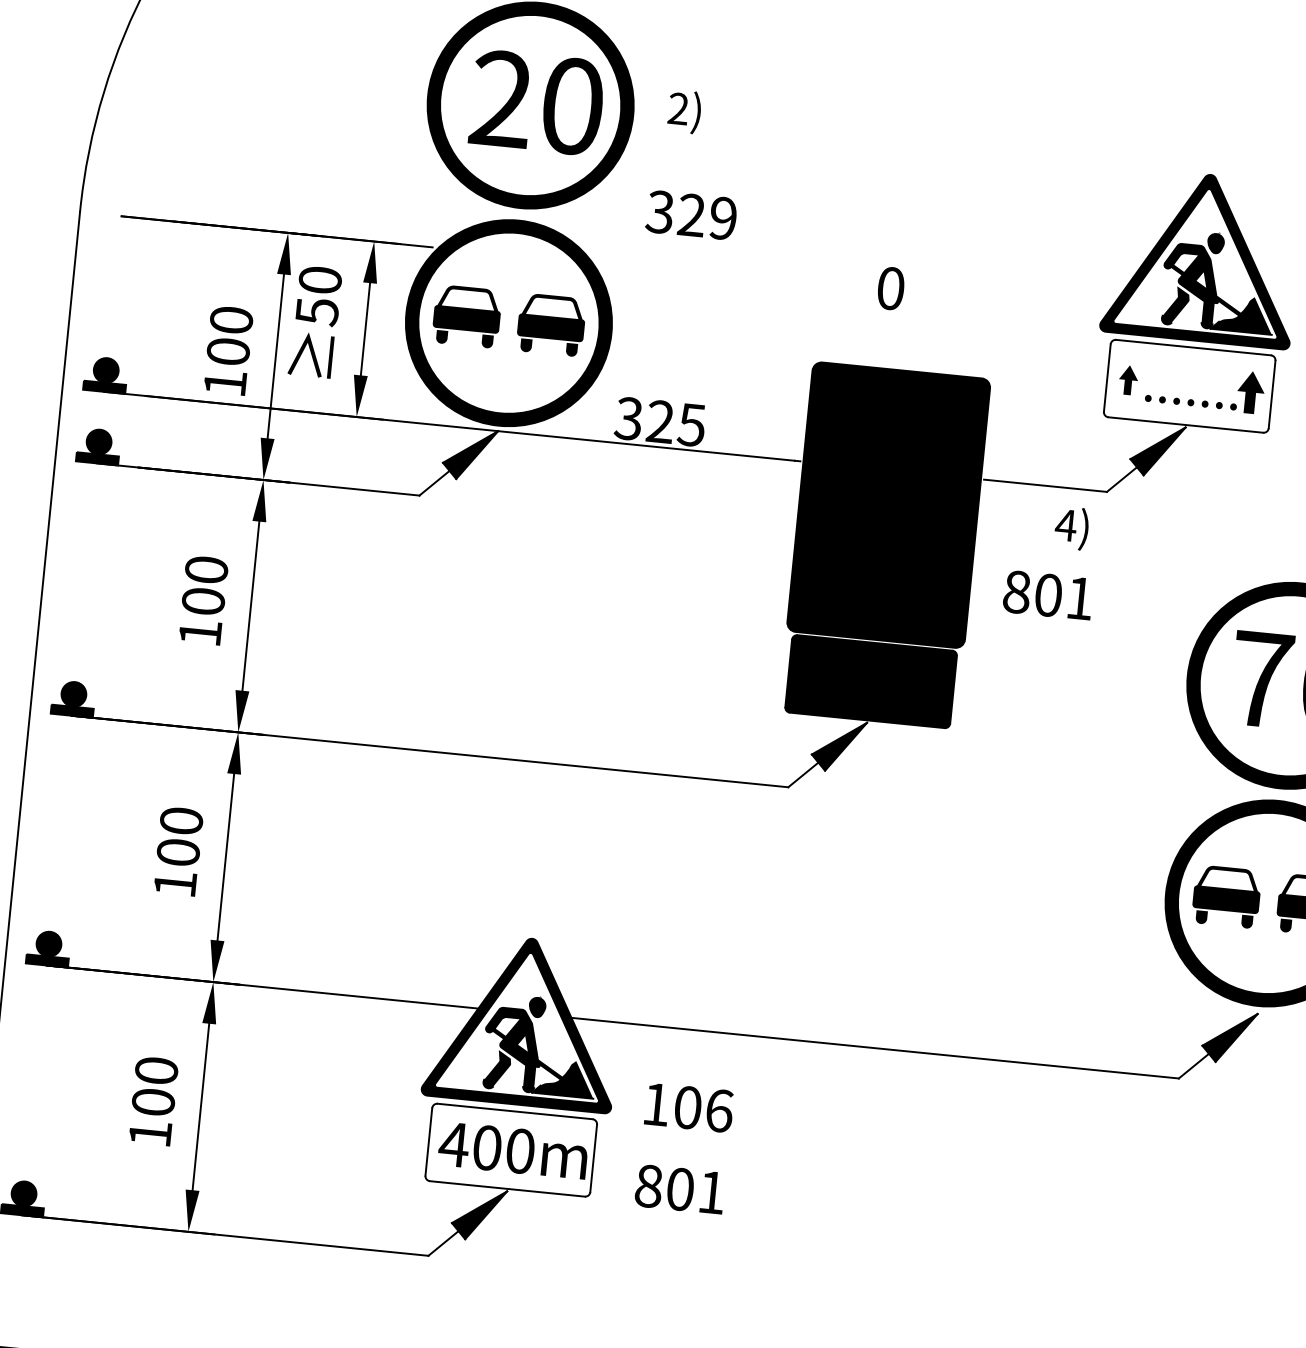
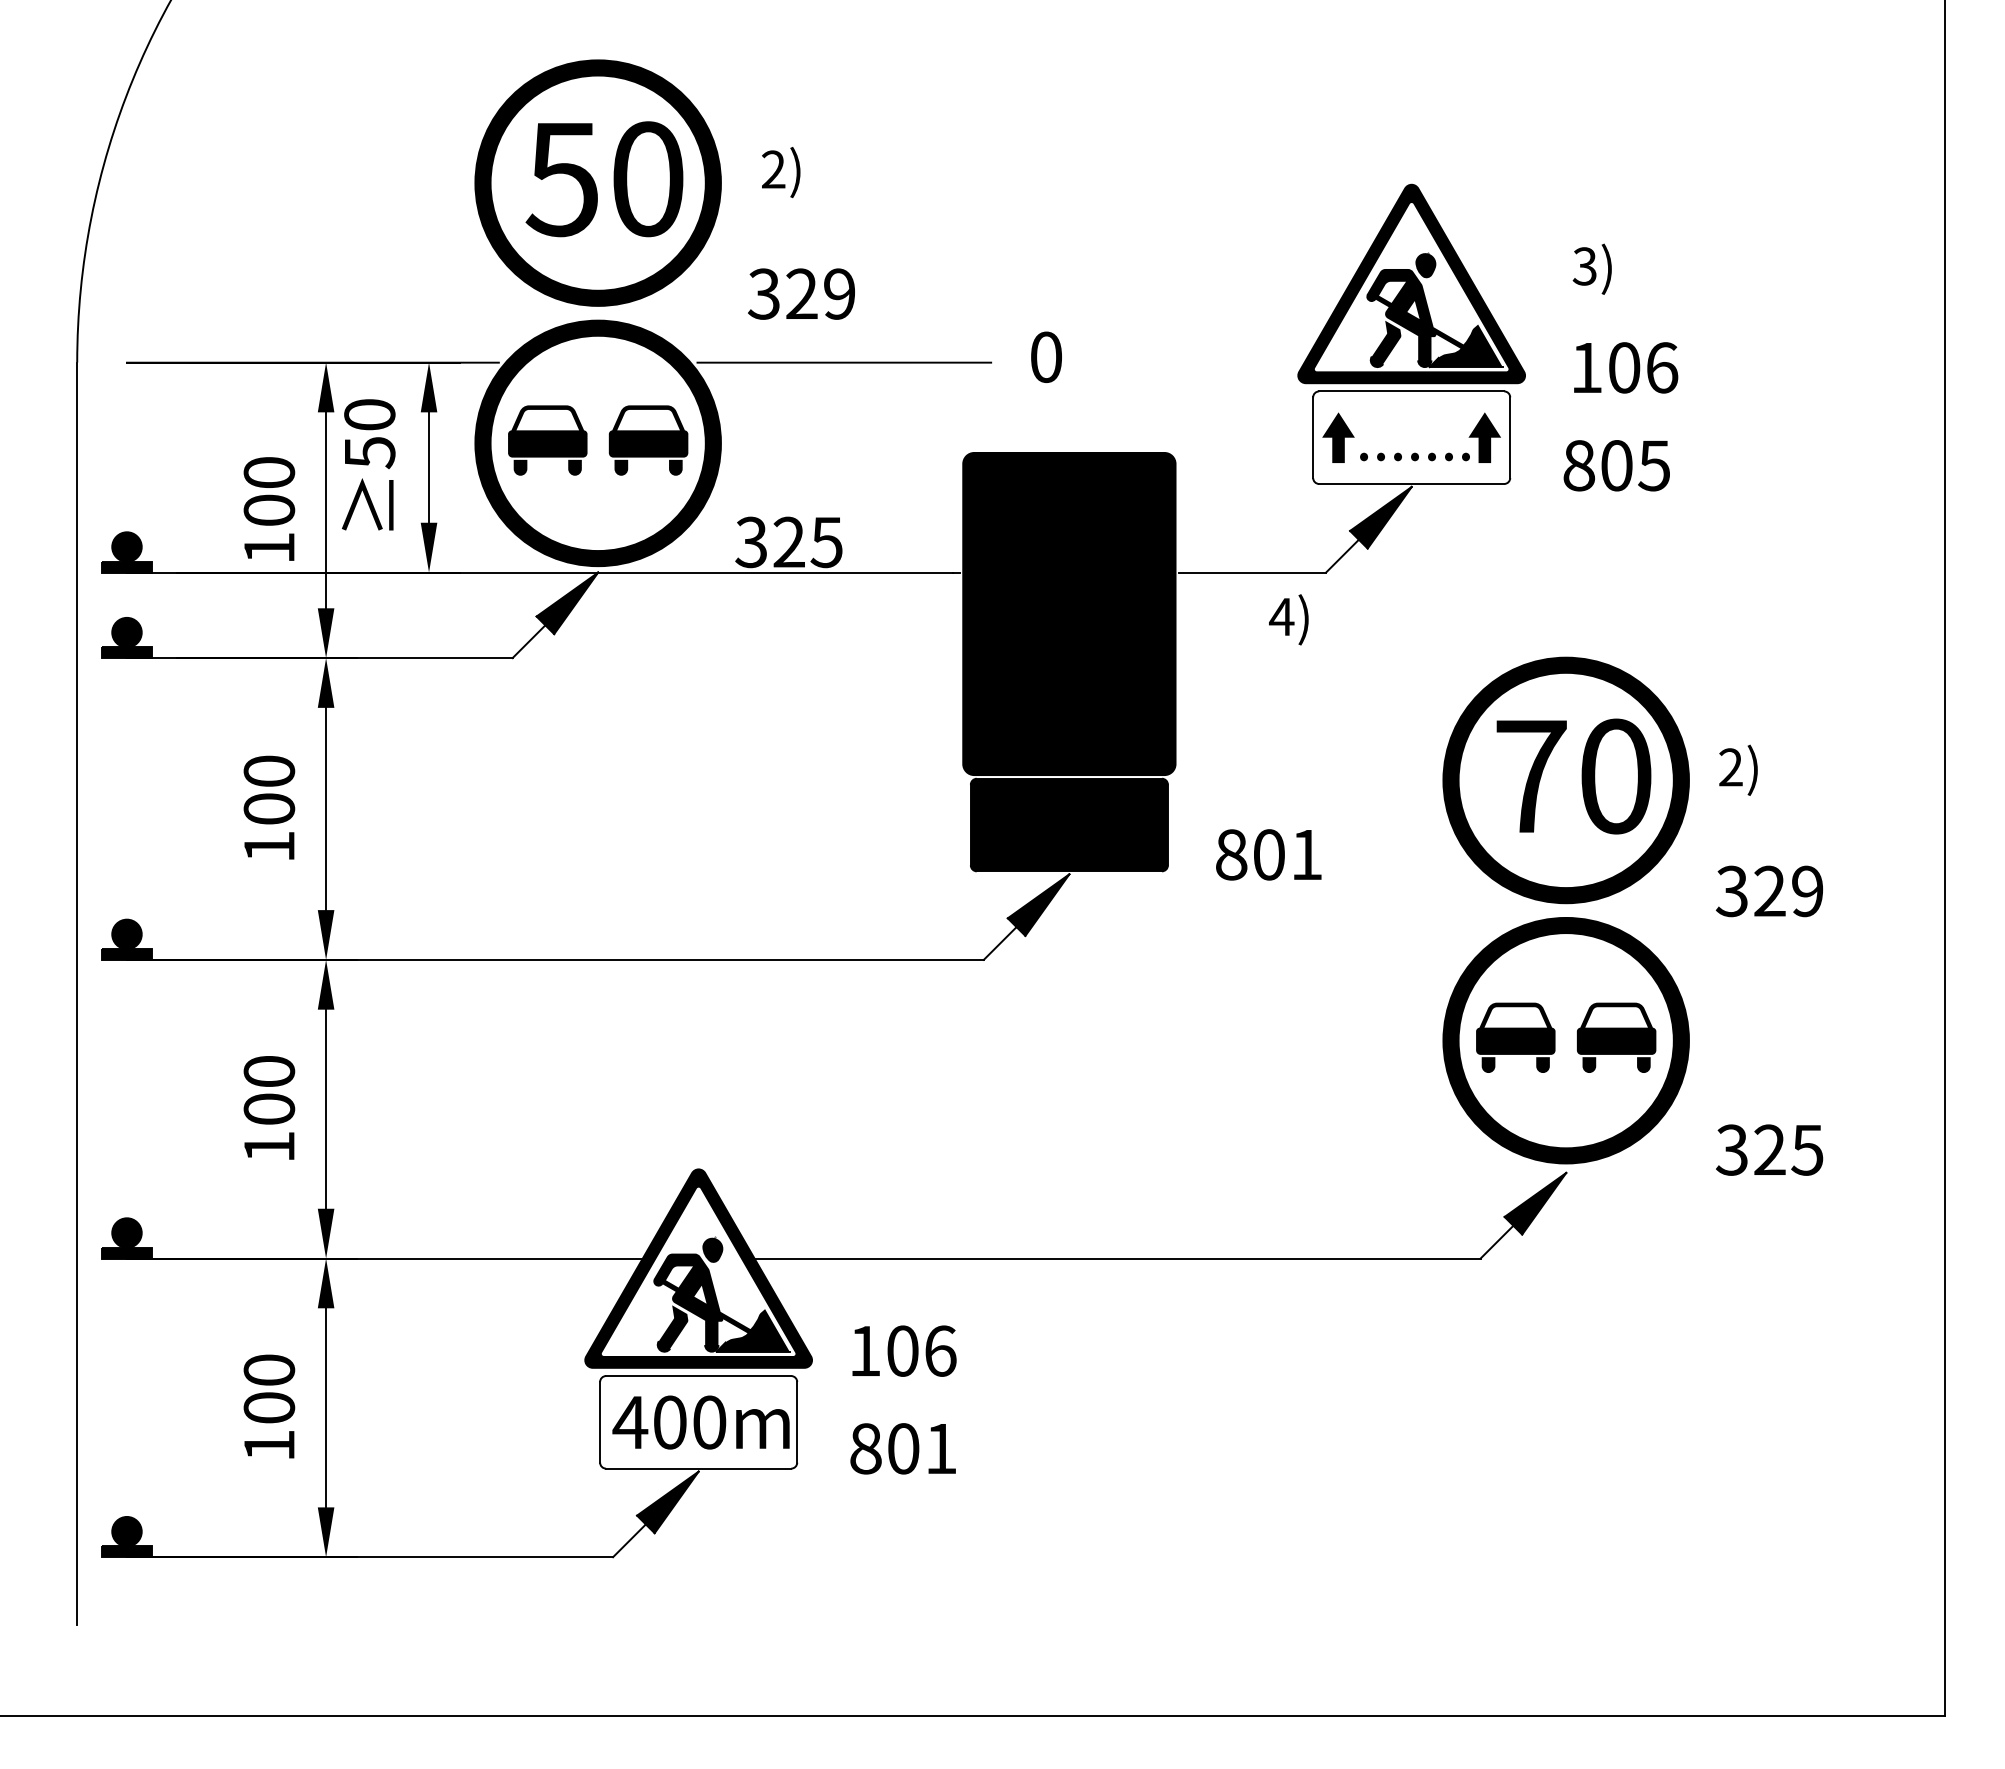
text: (500, 99) -> (561, 179), 20 -> 50
line: (721, 276) -> (844, 362), added
part: (1128, 380) -> (1338, 437), size x1.43
text: (1047, 594) -> (1268, 854), moved

